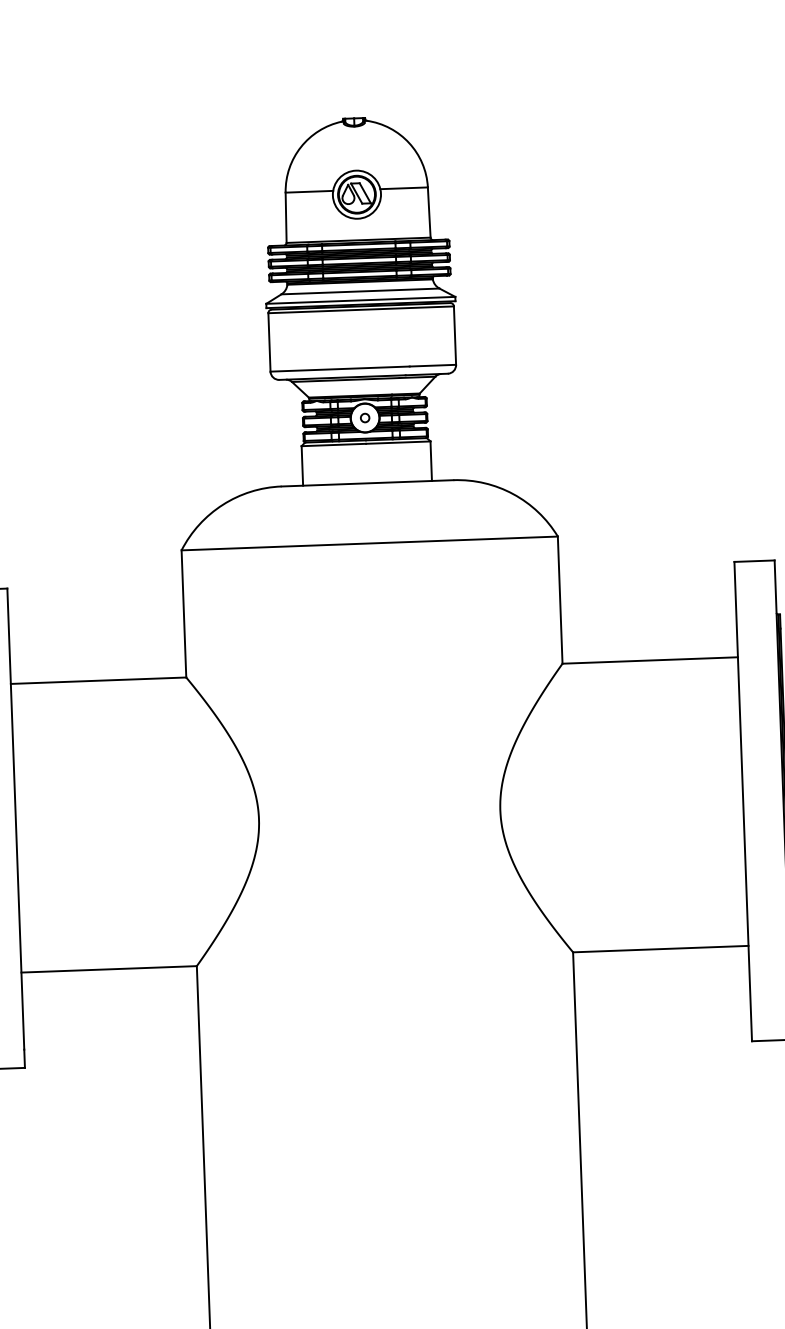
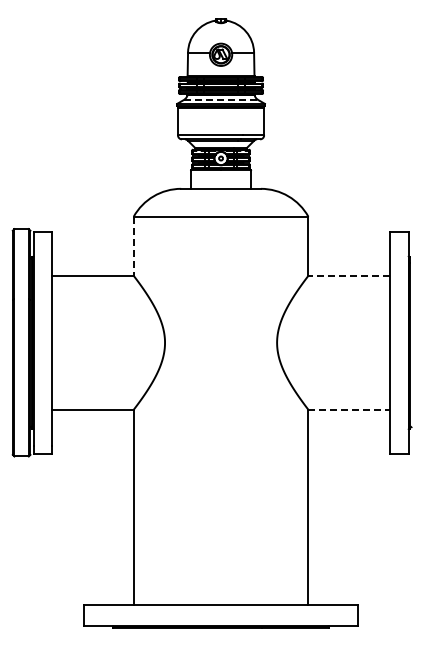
line: (361, 290) -> (221, 99), solid -> dashed
line: (183, 614) -> (133, 246), solid -> dashed
line: (650, 659) -> (349, 275), solid -> dashed
line: (661, 948) -> (349, 409), solid -> dashed

